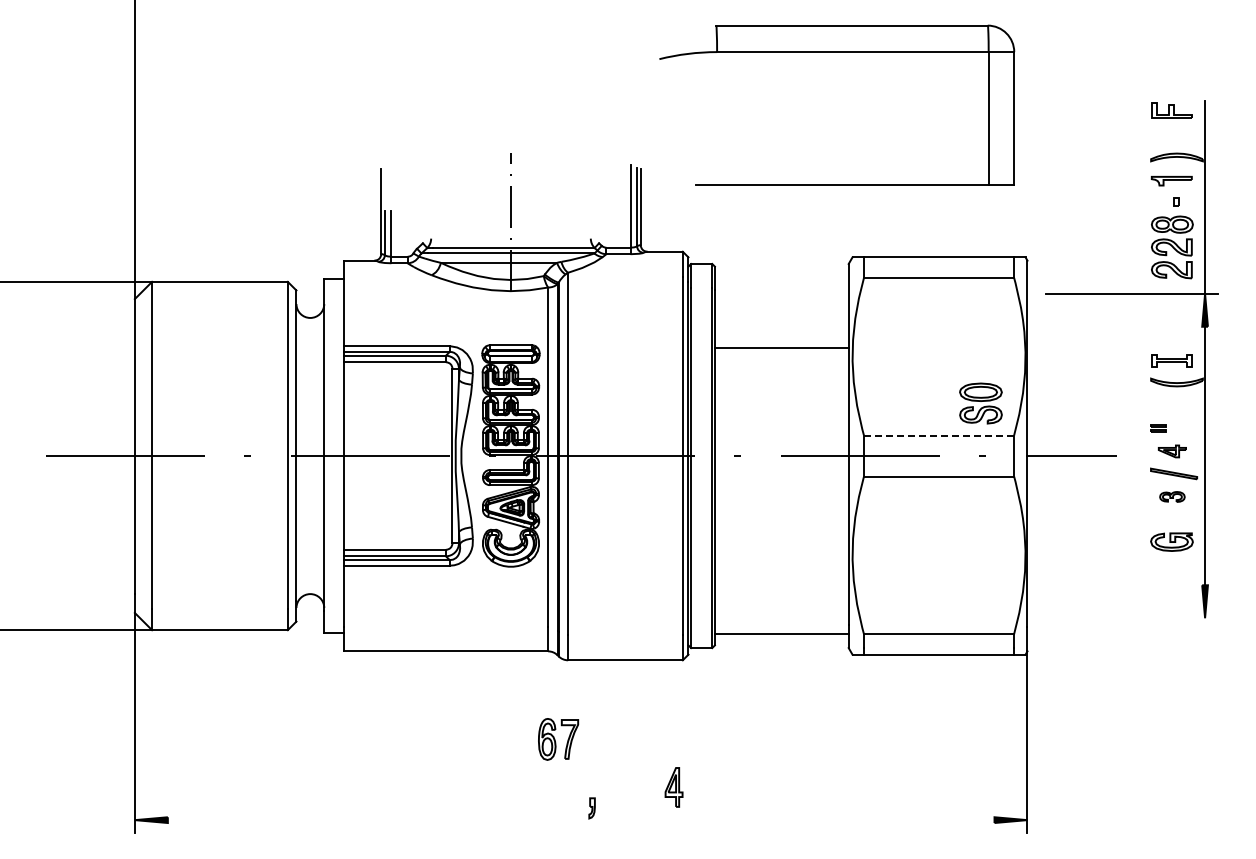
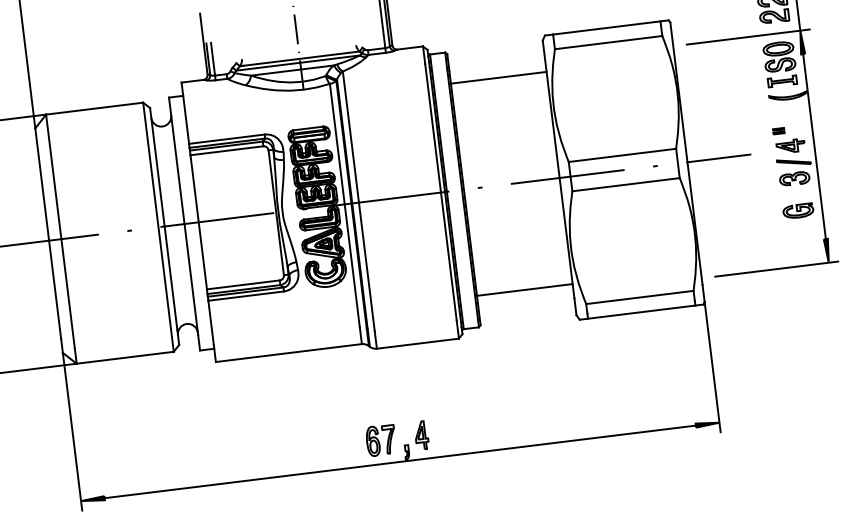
line: (781, 347) -> (498, 77), moved
part: (980, 403) -> (779, 57), moved
line: (938, 435) -> (622, 155), dashed -> solid
part: (1172, 451) -> (790, 146), size x1.43
part: (1172, 496) -> (794, 178), size x1.67
line: (1132, 618) -> (776, 269), added
line: (781, 634) -> (524, 290), moved
part: (558, 739) -> (381, 440), moved
part: (673, 787) -> (421, 435), moved
line: (580, 820) -> (399, 462), added

